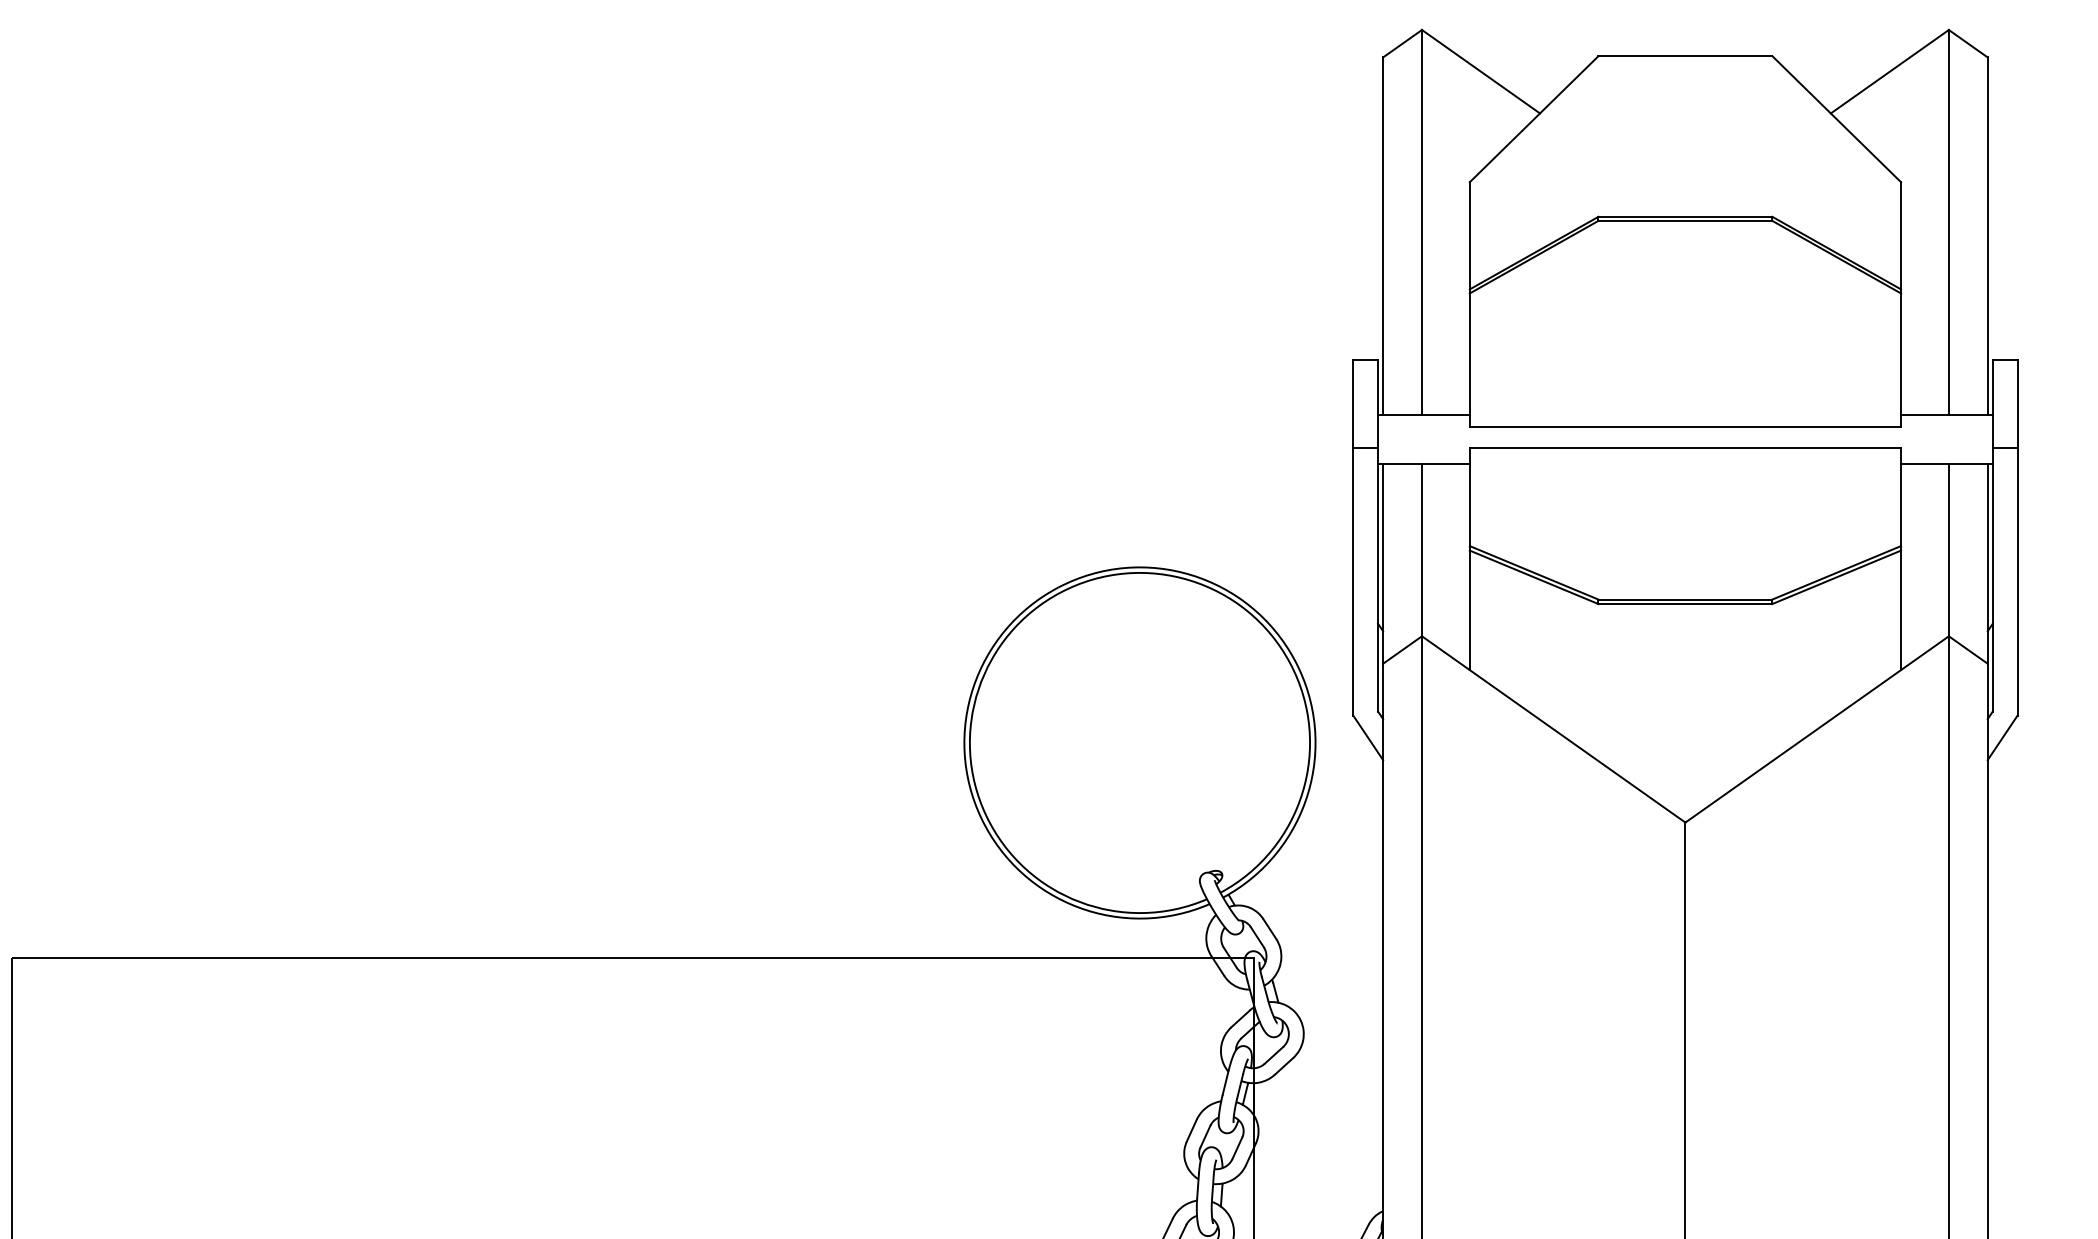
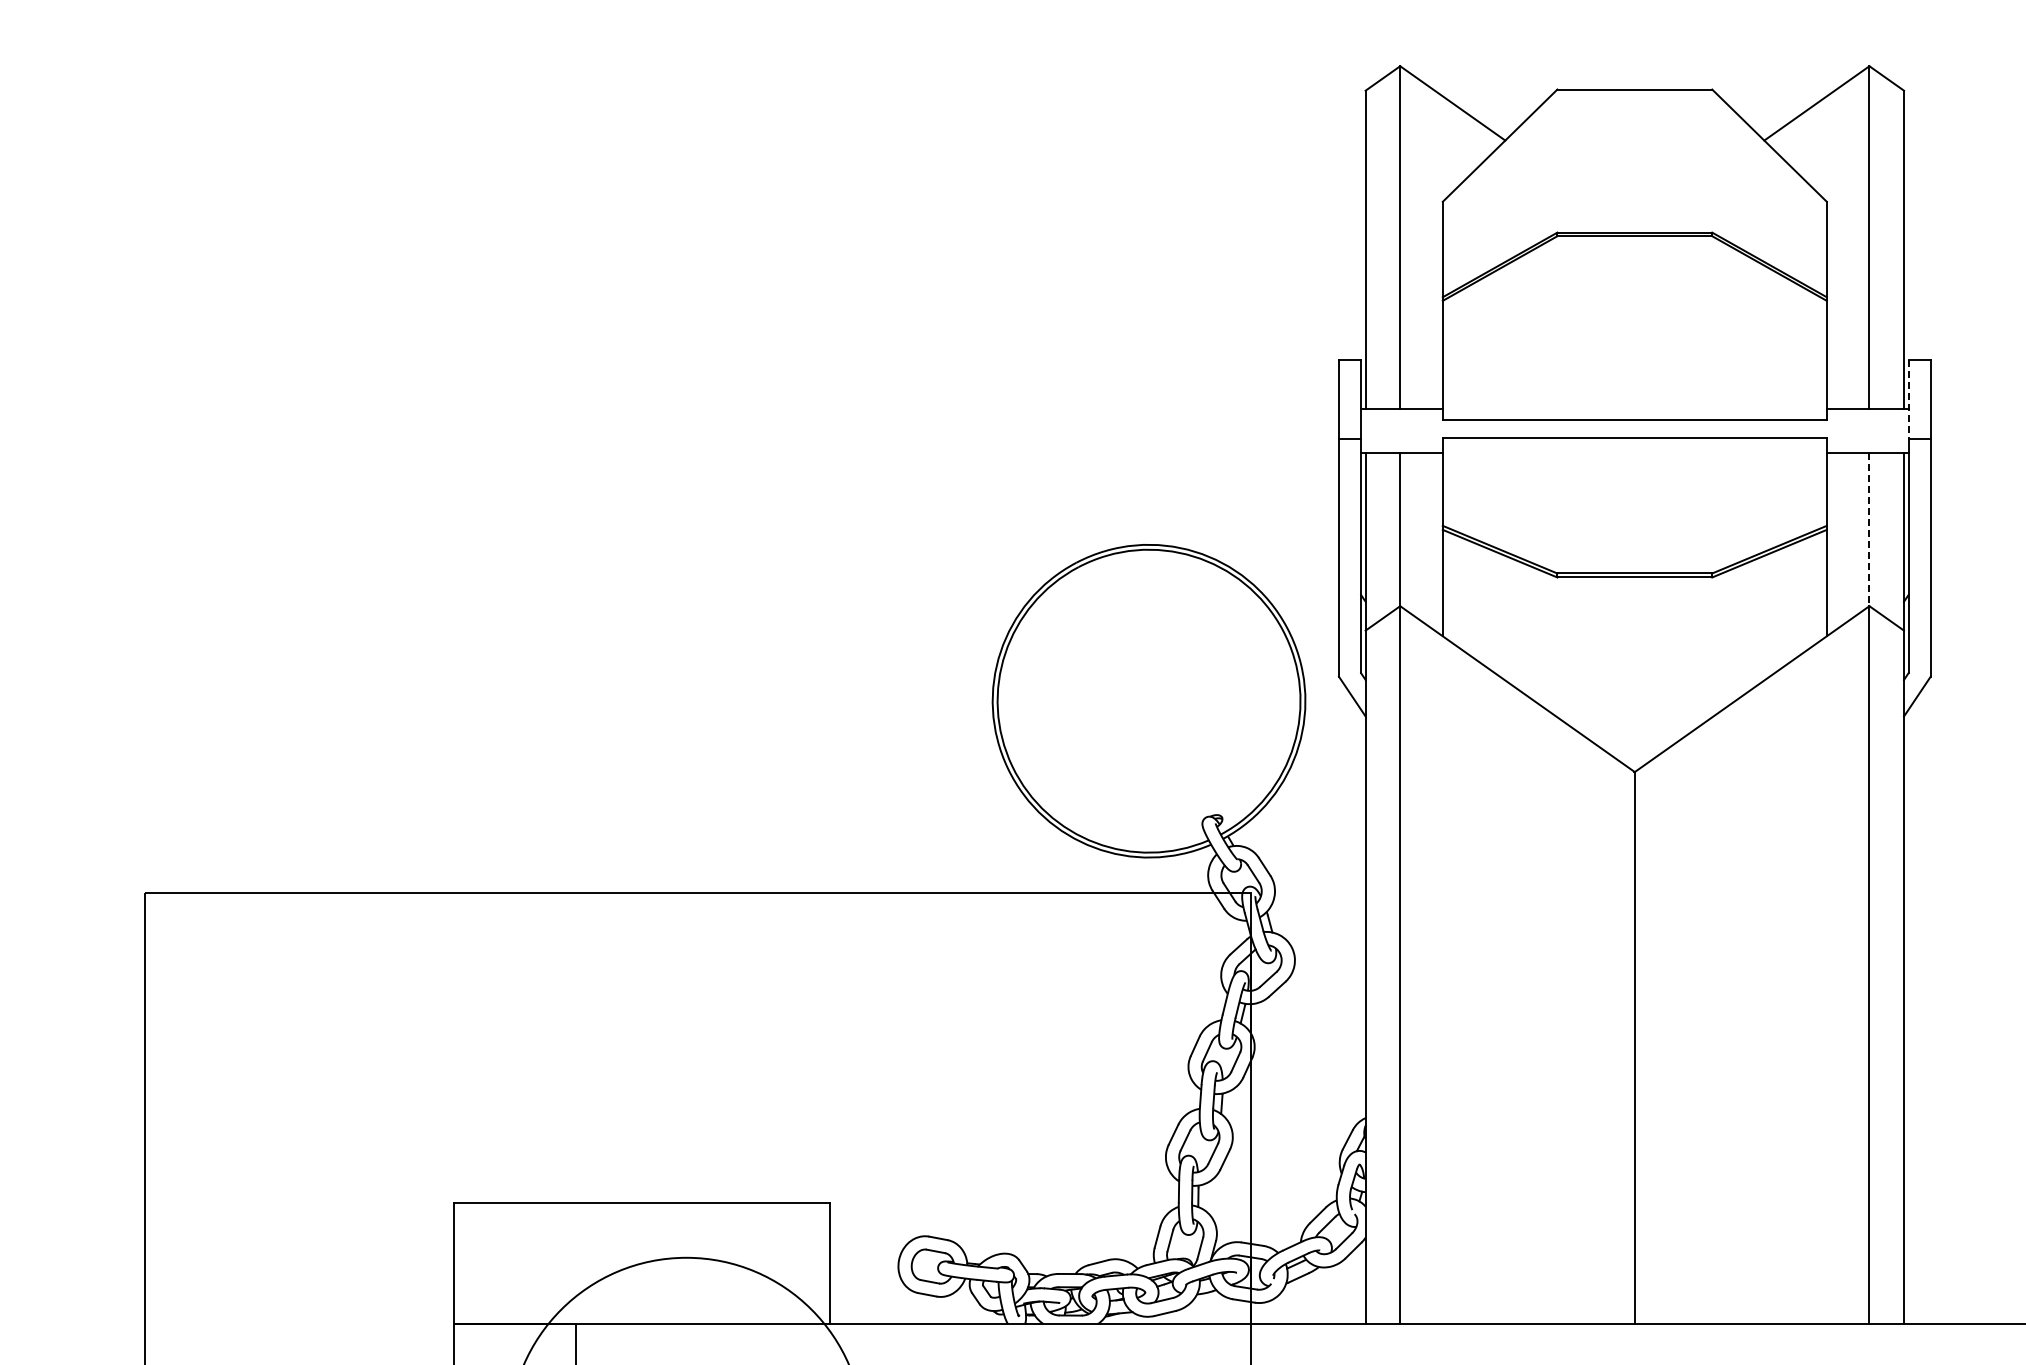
line: (1992, 405) -> (1908, 400), solid -> dashed
line: (1948, 550) -> (1869, 529), solid -> dashed

